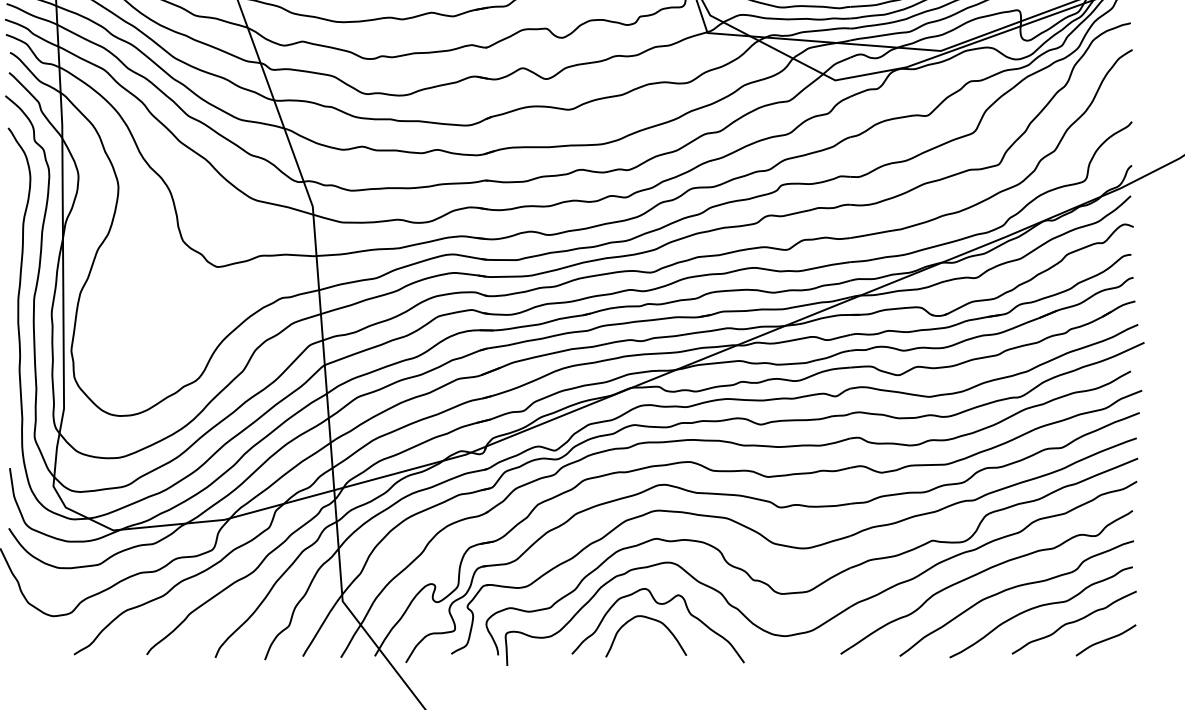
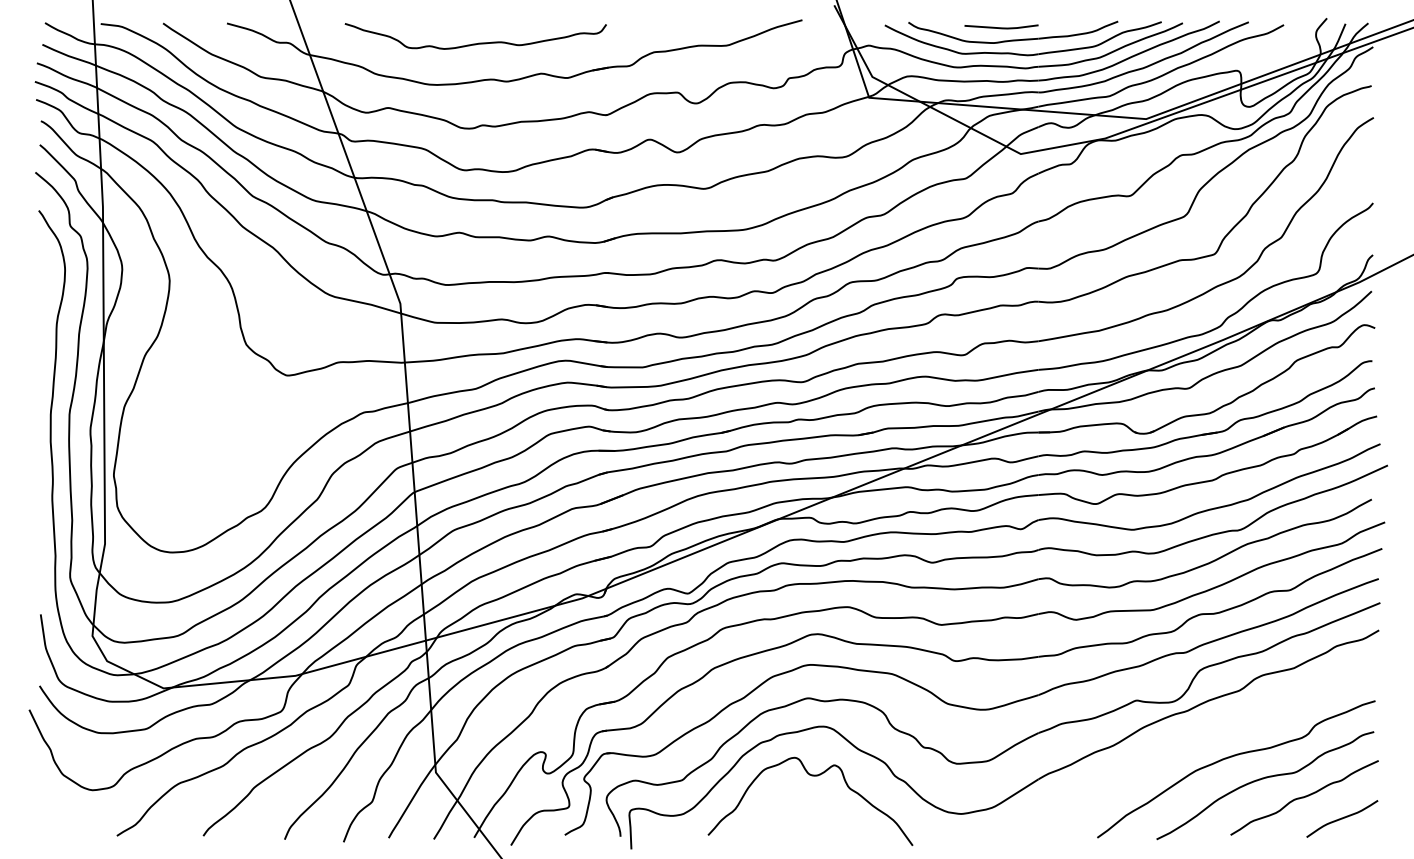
part: (982, 572) -> (1195, 738), removed
curve: (651, 619) -> (802, 794), removed

